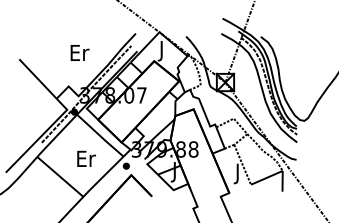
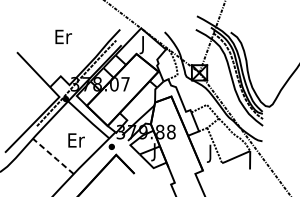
text: (79, 52) -> (63, 36), moved
line: (60, 177) -> (53, 156), solid -> dashed

